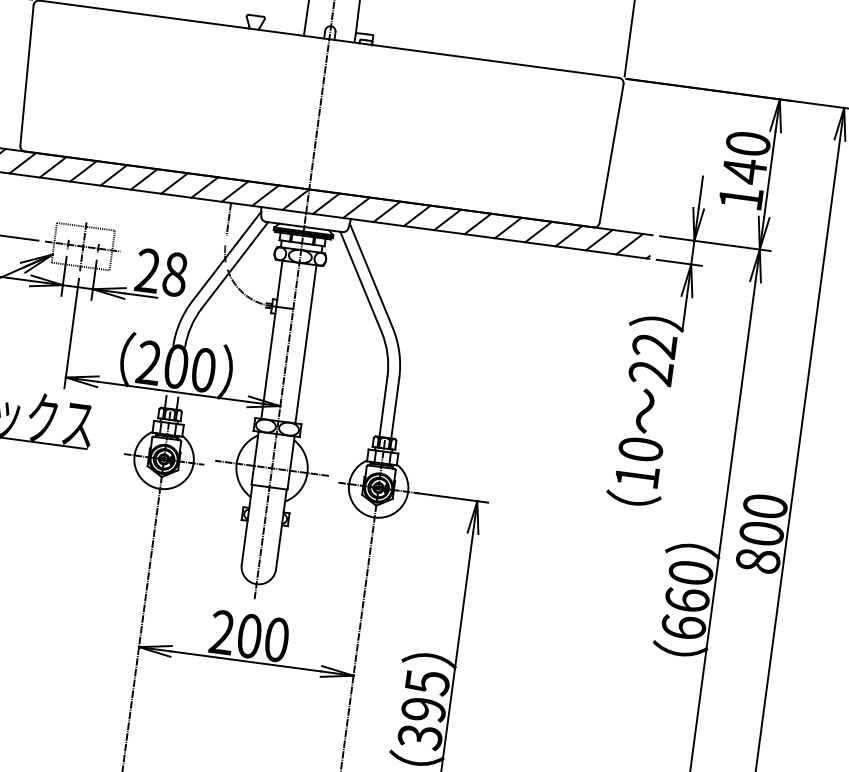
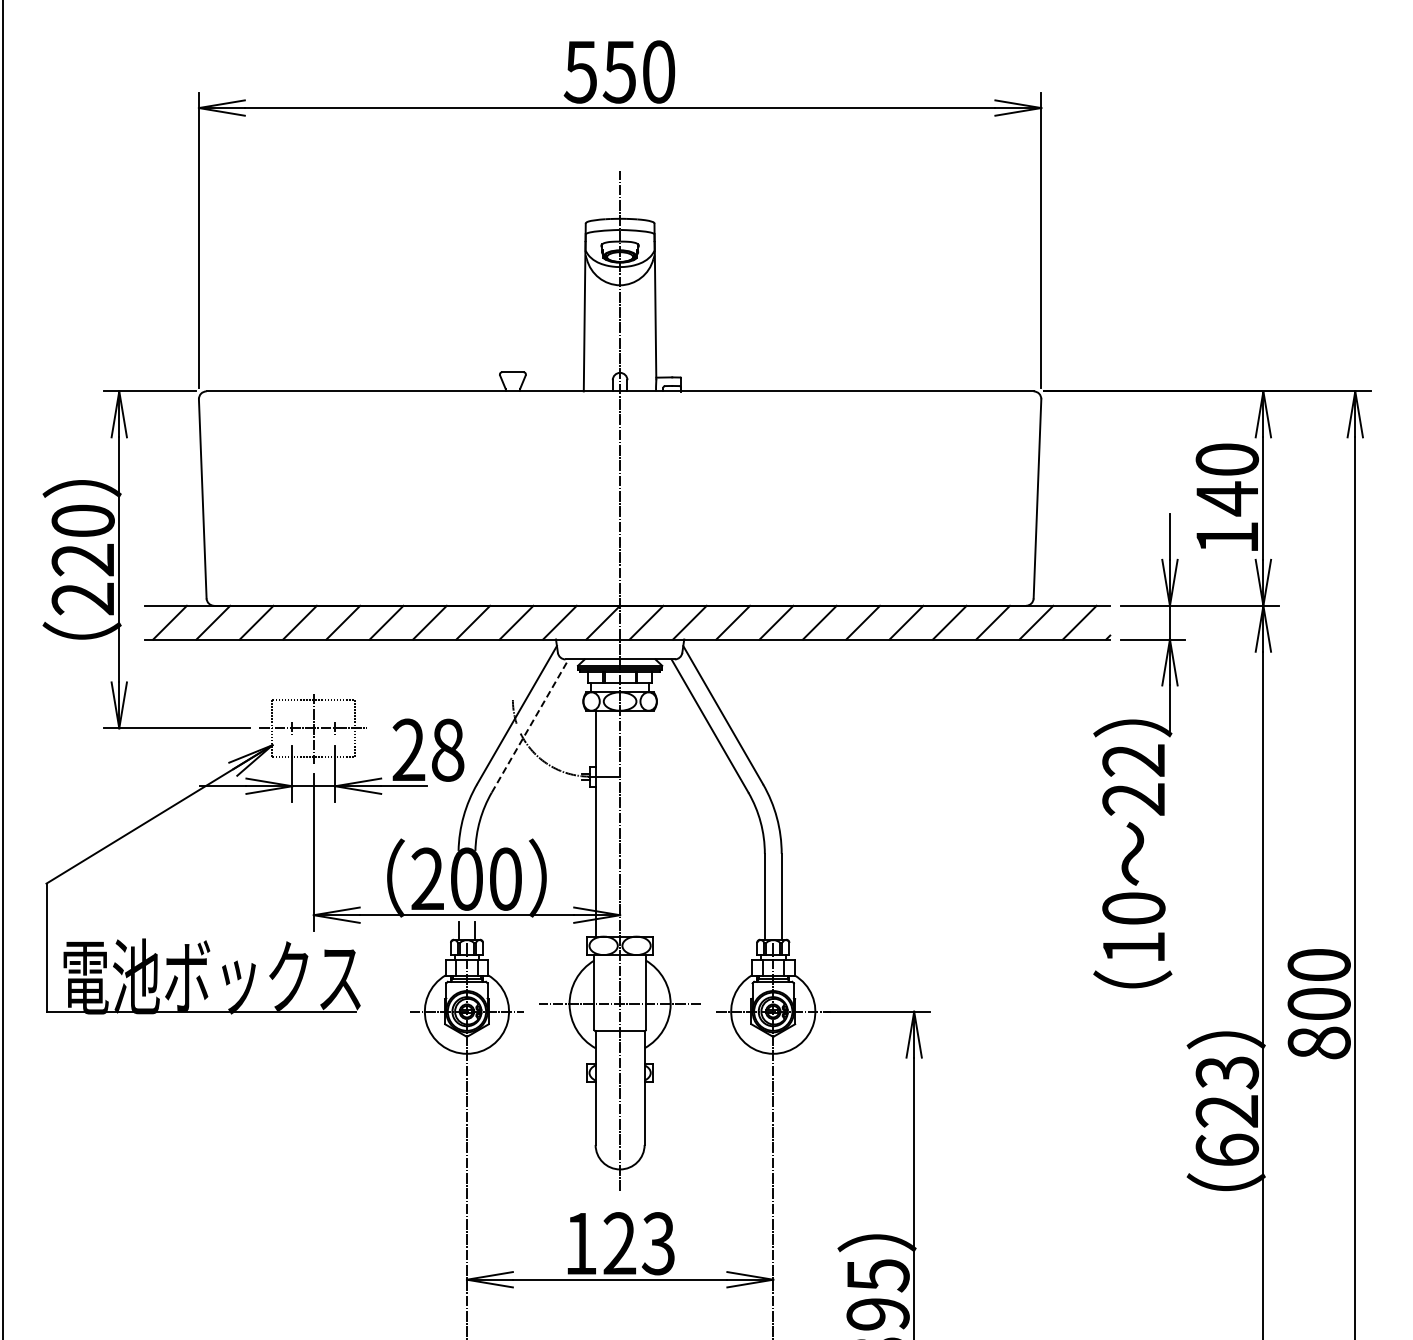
line: (228, 219) -> (512, 662), removed
line: (235, 265) -> (530, 726), solid -> dashed
line: (306, 344) -> (644, 823), removed
text: (689, 586) -> (1227, 1091), 660 -> 623
text: (249, 636) -> (619, 1243), 200 -> 123

